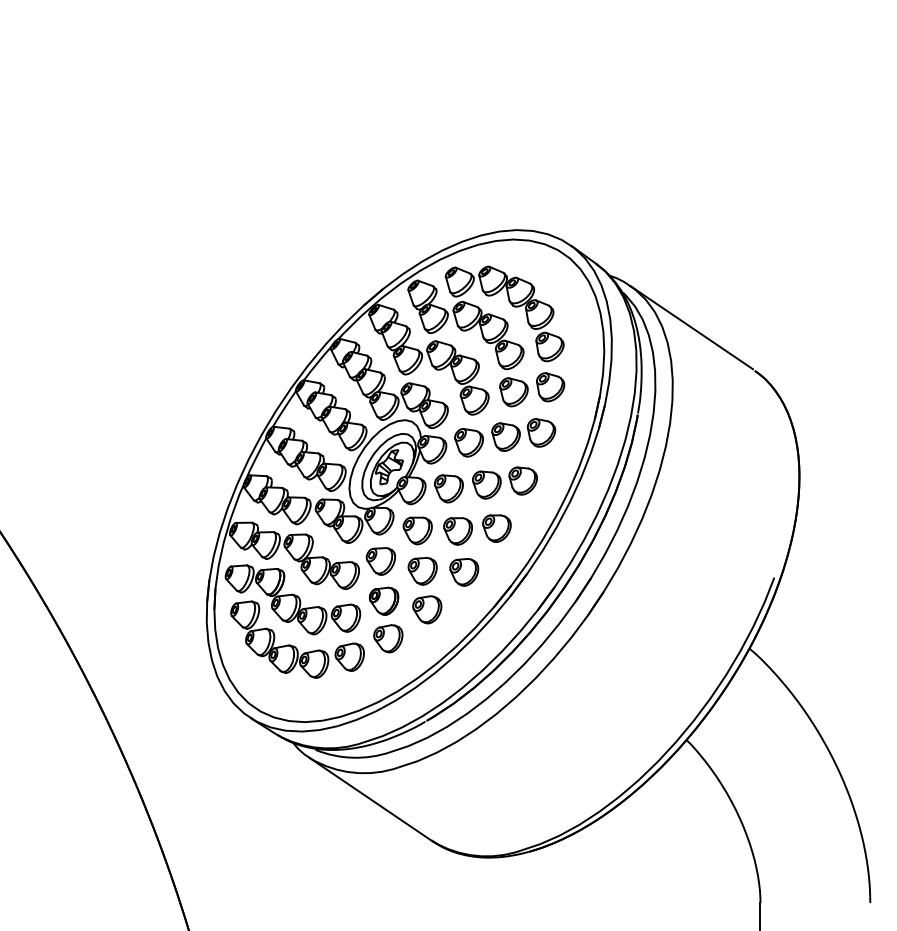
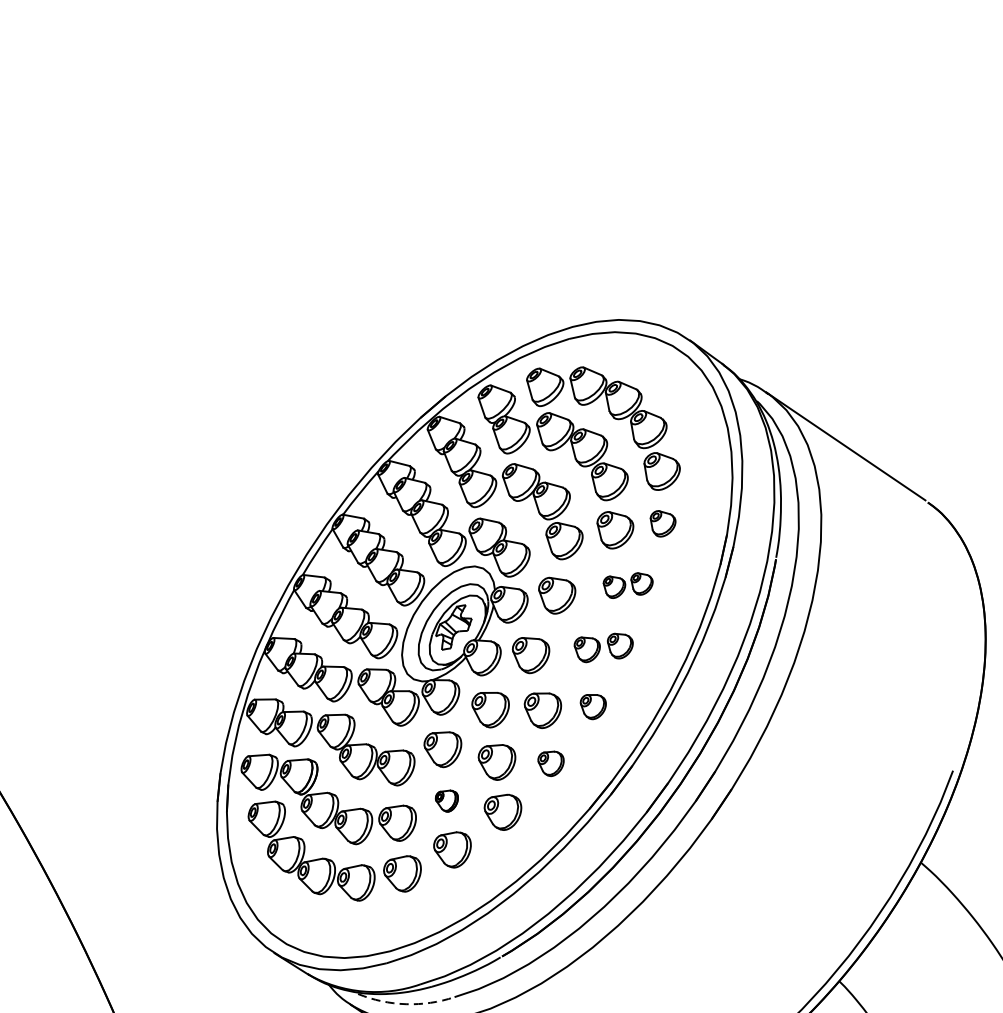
part: (550, 387) -> (662, 524), size x0.7
part: (523, 434) -> (627, 585), size x0.6
part: (504, 482) -> (603, 647), size x0.7
part: (496, 528) -> (592, 706), size x0.7
part: (464, 572) -> (551, 763), size x0.7
part: (383, 600) -> (446, 800), size x0.6
arc: (352, 757) -> (406, 1003), solid -> dashed

